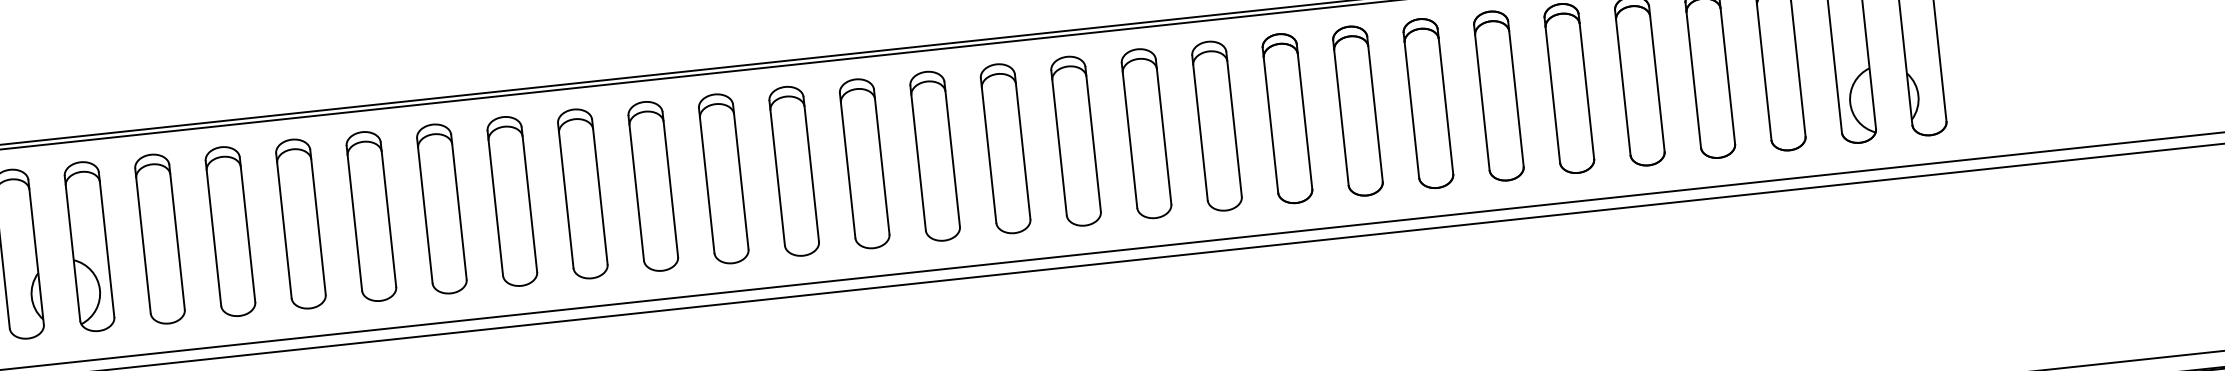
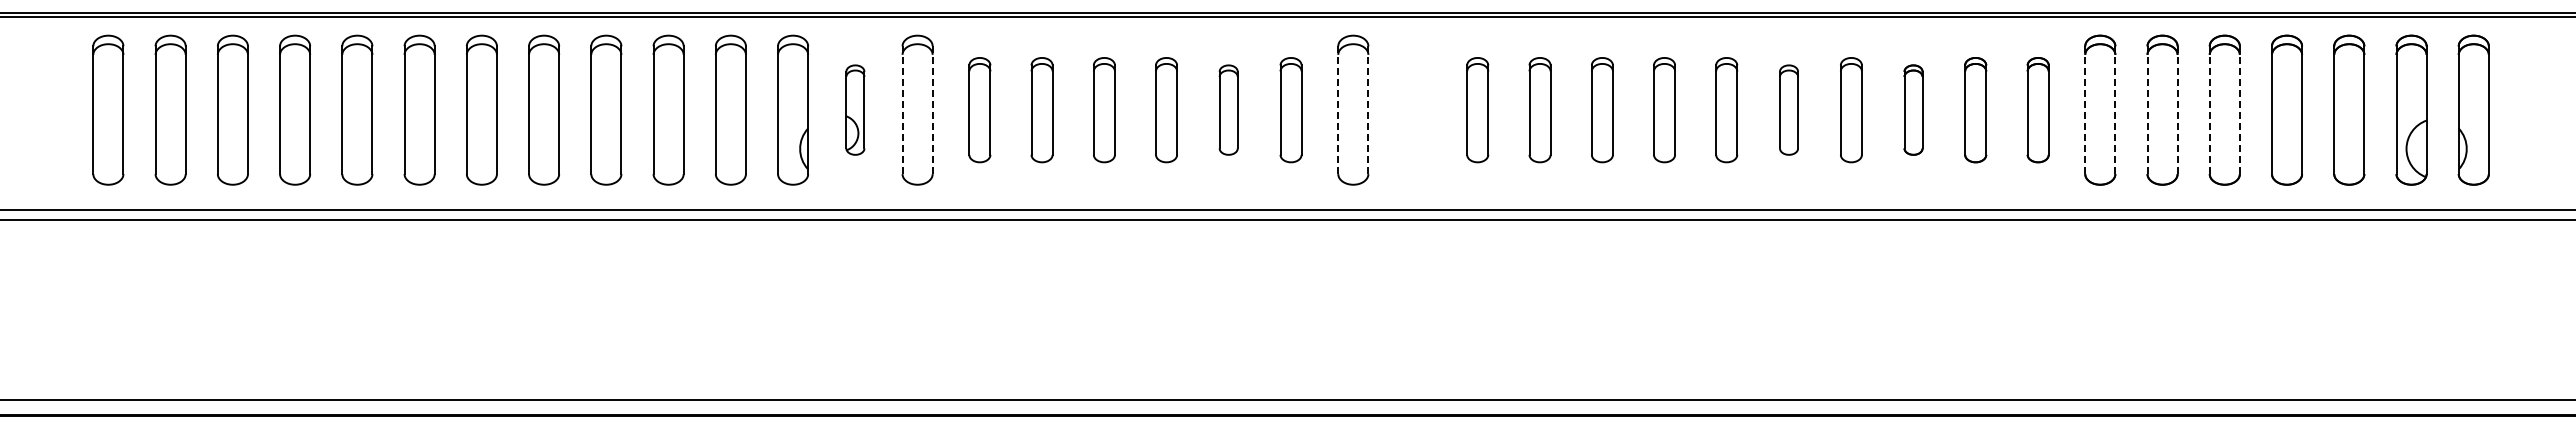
line: (1656, 79) -> (2239, 110), solid -> dashed
line: (1622, 83) -> (2209, 110), solid -> dashed
line: (1586, 87) -> (2177, 110), solid -> dashed
line: (1552, 90) -> (2147, 110), solid -> dashed
line: (1516, 94) -> (2115, 110), solid -> dashed
line: (1482, 98) -> (2085, 110), solid -> dashed
part: (1428, 102) -> (2038, 109), size x0.7
part: (1357, 110) -> (1975, 109), size x0.7
part: (1287, 117) -> (1913, 109), size x0.6
part: (1217, 125) -> (1851, 109), size x0.7
part: (1145, 132) -> (1788, 109), size x0.6
part: (1075, 140) -> (1726, 109), size x0.7
part: (1005, 147) -> (1664, 109), size x0.7
part: (935, 155) -> (1602, 109), size x0.7
part: (863, 163) -> (1539, 109), size x0.7
part: (793, 170) -> (1477, 109), size x0.7
part: (723, 178) -> (1415, 109), removed
line: (670, 184) -> (1368, 110), solid -> dashed
line: (636, 188) -> (1338, 110), solid -> dashed
part: (582, 193) -> (1290, 109), size x0.7
part: (511, 200) -> (1228, 109), size x0.6
part: (441, 208) -> (1166, 109), size x0.7
part: (371, 215) -> (1104, 109), size x0.7
part: (300, 223) -> (1041, 109), size x0.7
part: (230, 230) -> (979, 109), size x0.7
line: (176, 237) -> (932, 110), solid -> dashed
line: (142, 241) -> (902, 110), solid -> dashed
part: (89, 245) -> (855, 109), size x0.6

